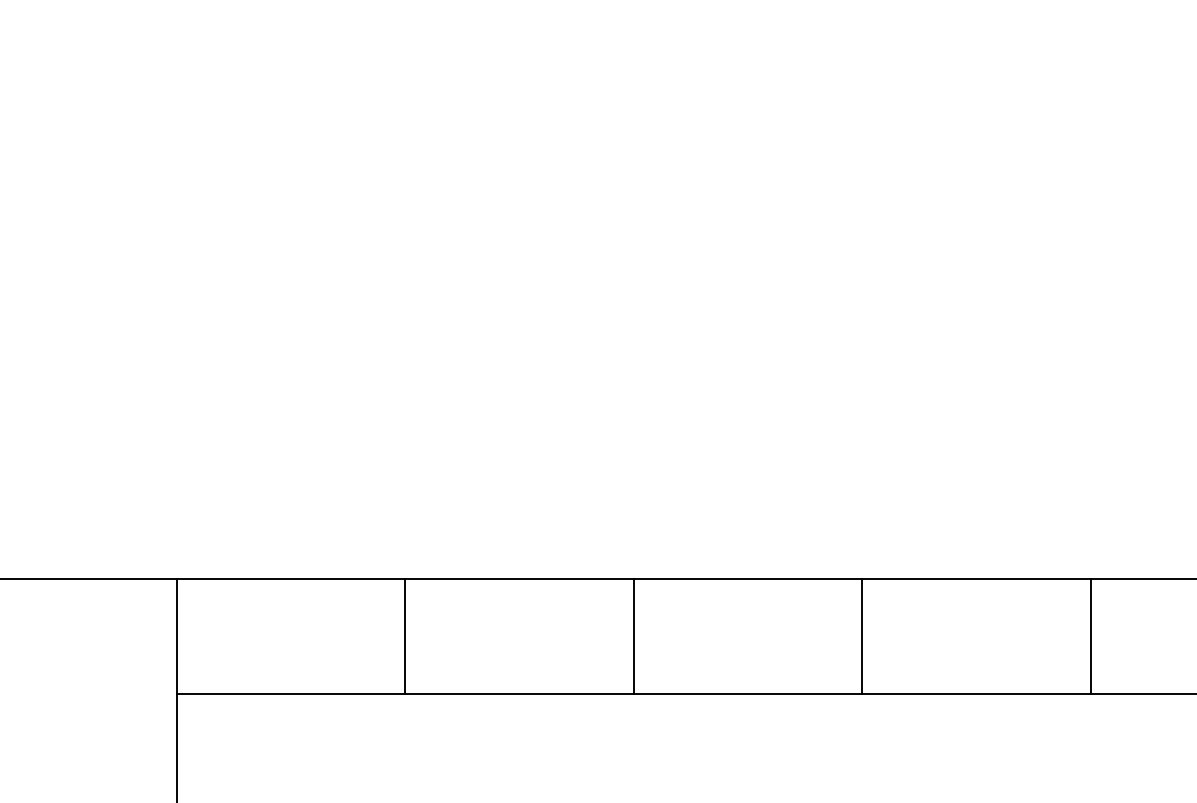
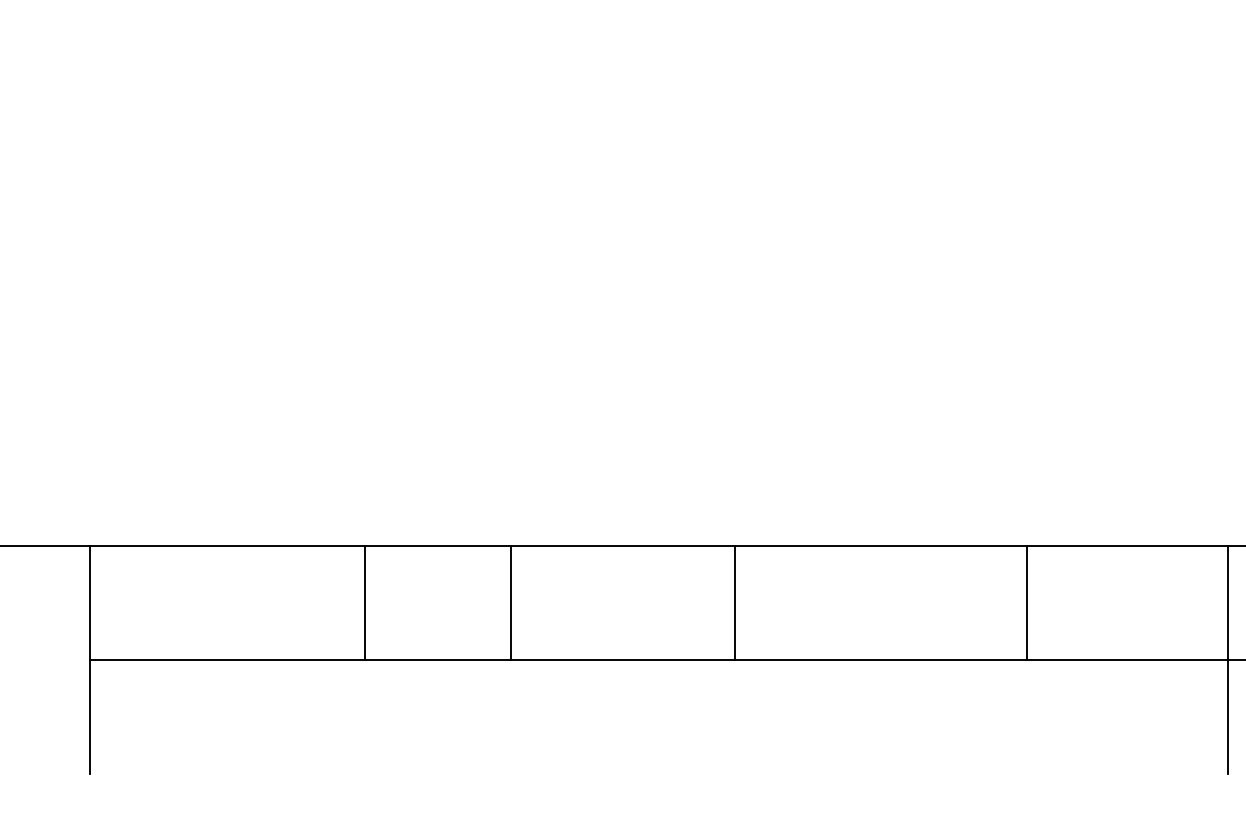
line: (405, 636) -> (365, 602), moved
line: (633, 636) -> (510, 602), moved
line: (862, 636) -> (735, 602), moved
line: (1090, 636) -> (1027, 602), moved

